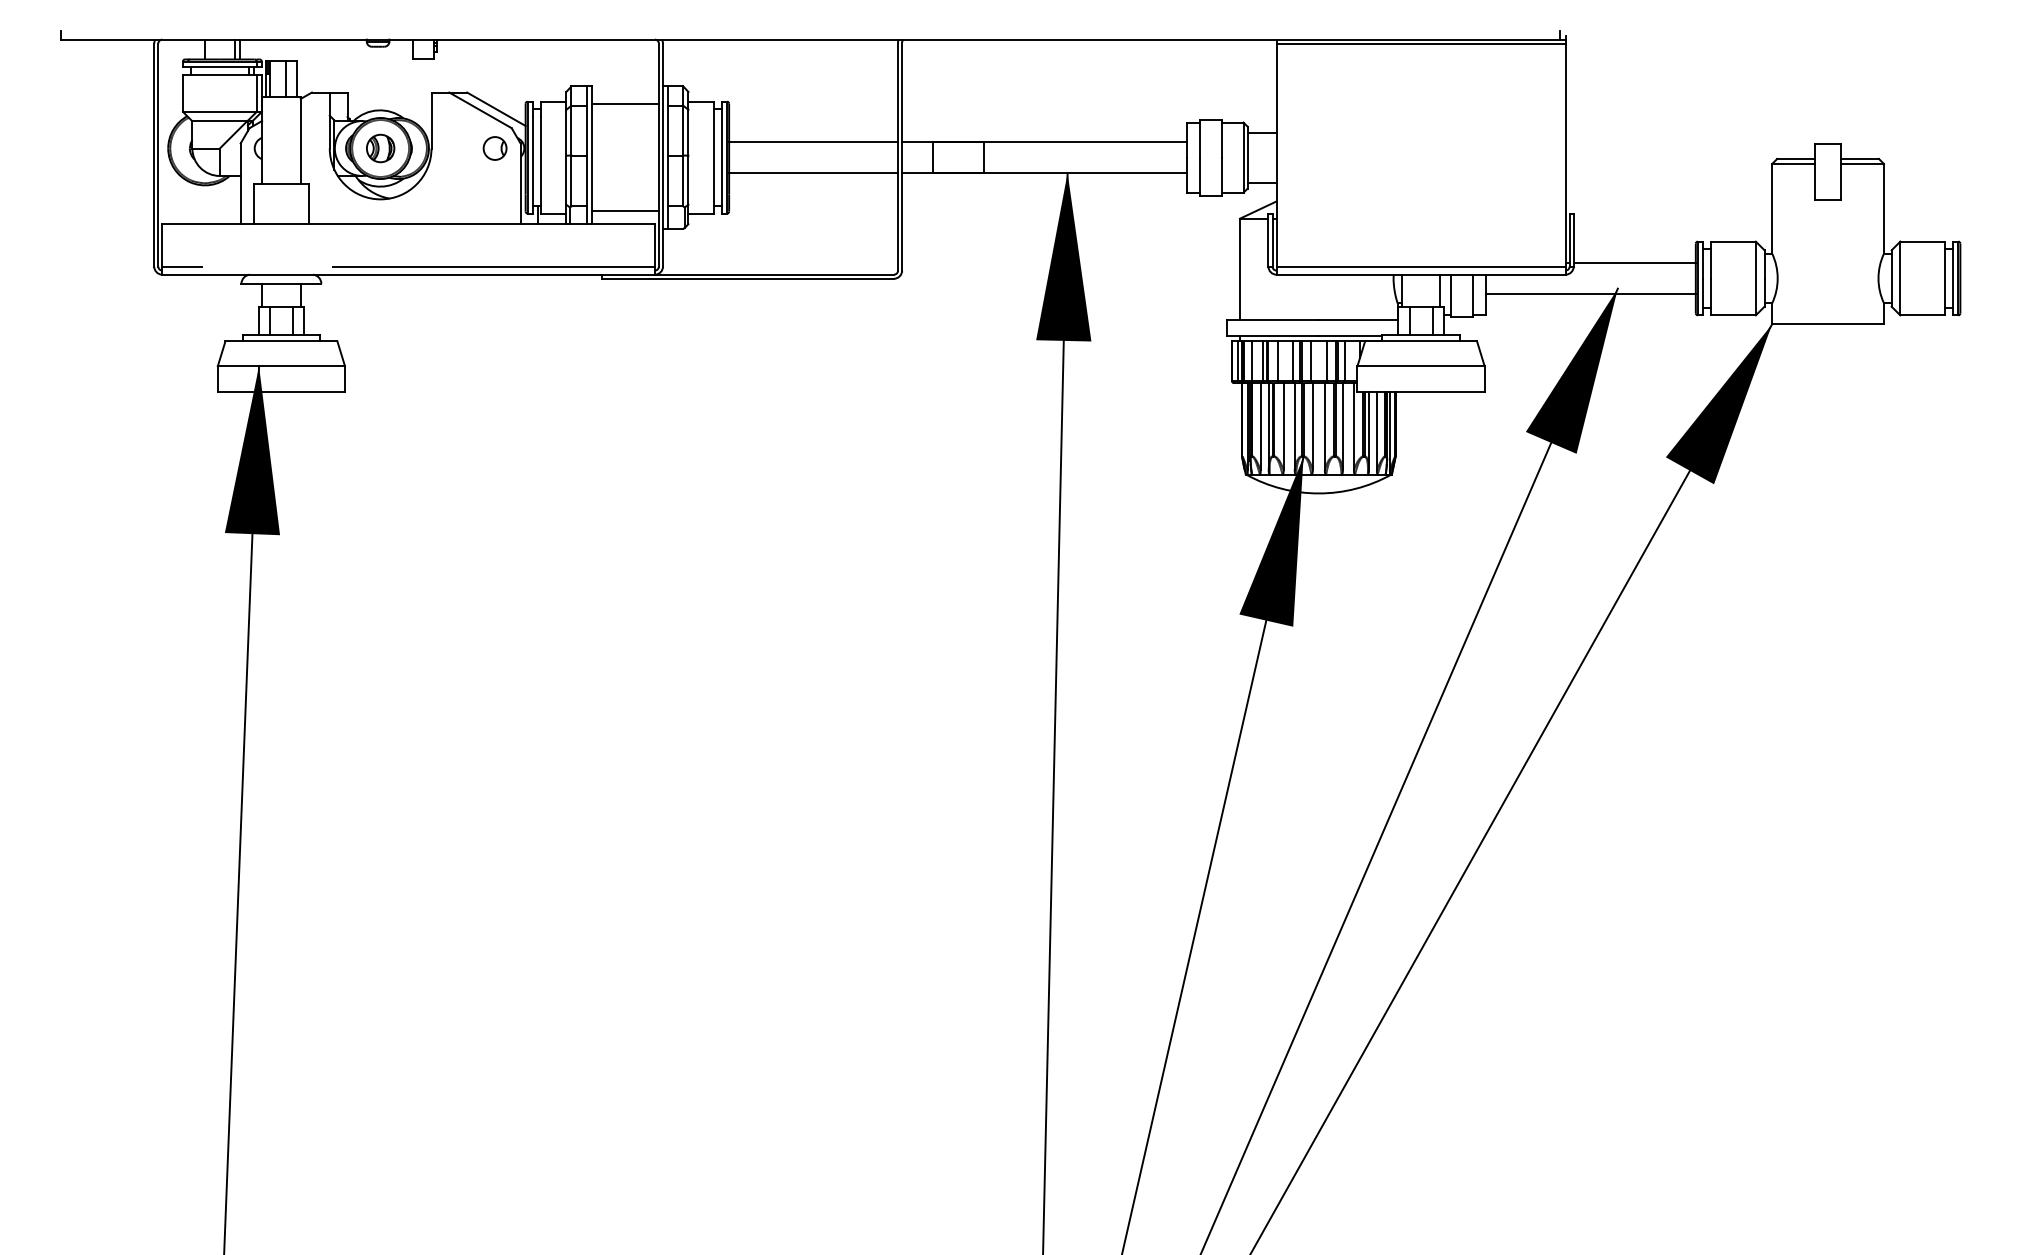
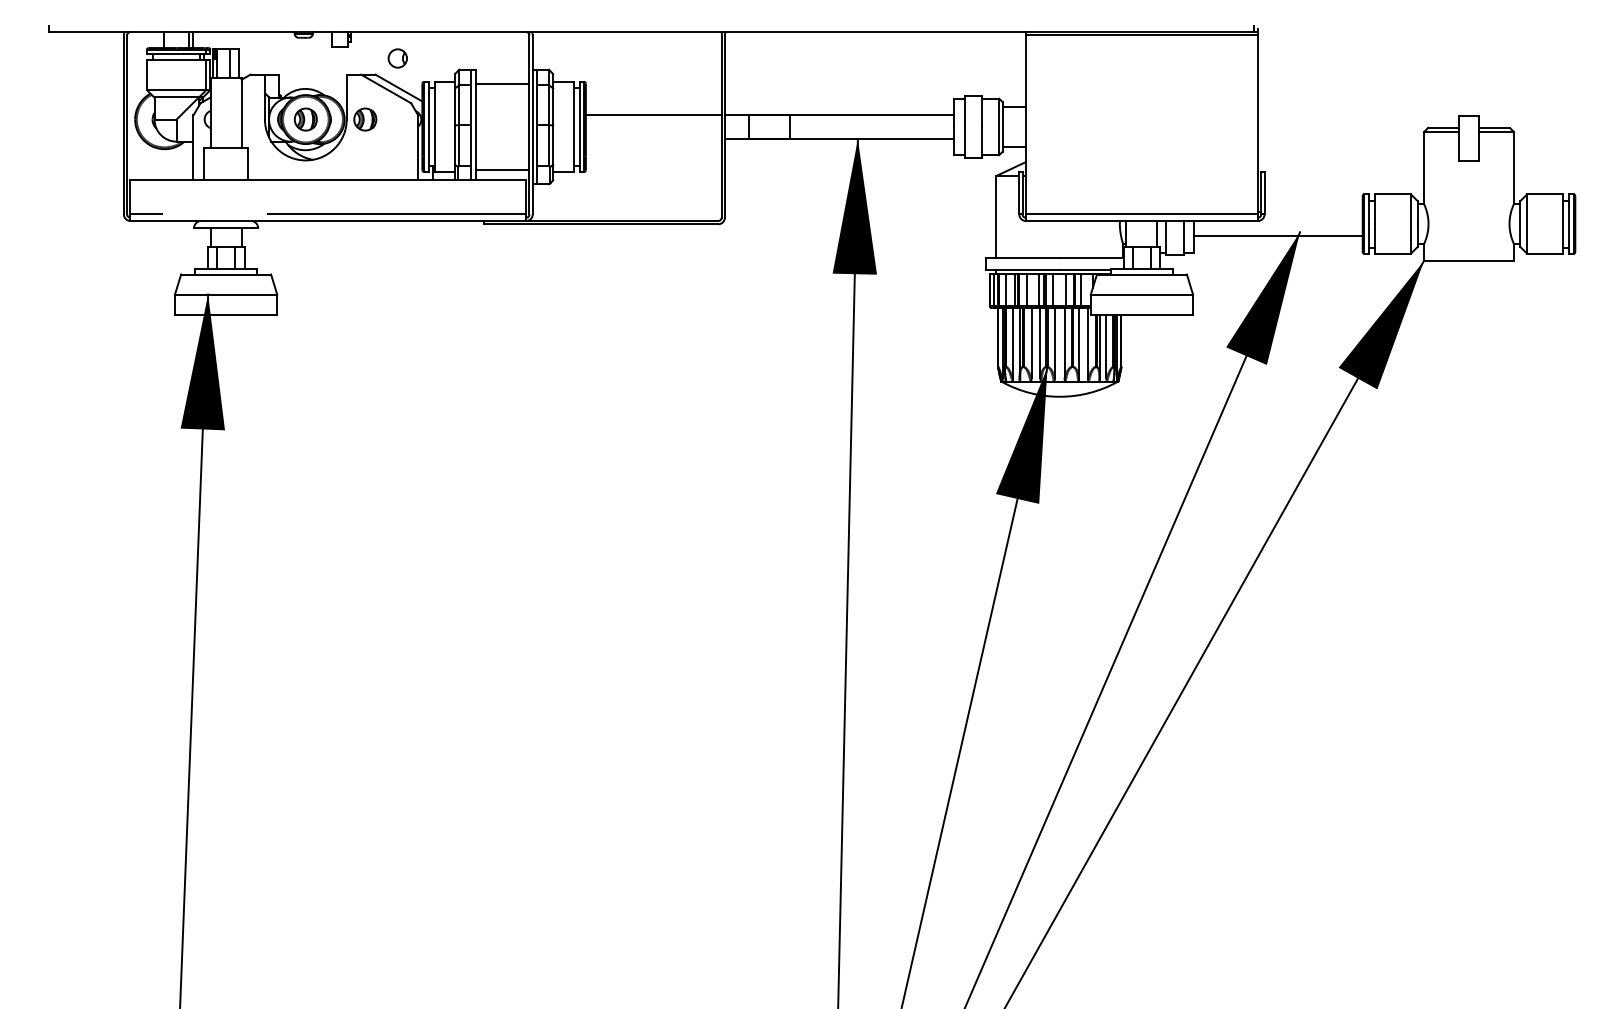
part: (454, 148) -> (365, 119), added
part: (494, 148) -> (397, 58), moved
line: (813, 172) -> (653, 138), removed
line: (1634, 263) -> (1313, 211), removed

